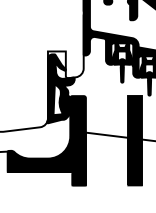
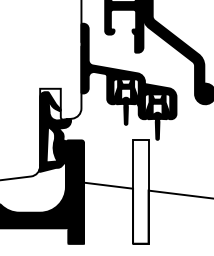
fill: (134, 140) -> (140, 191), removed

